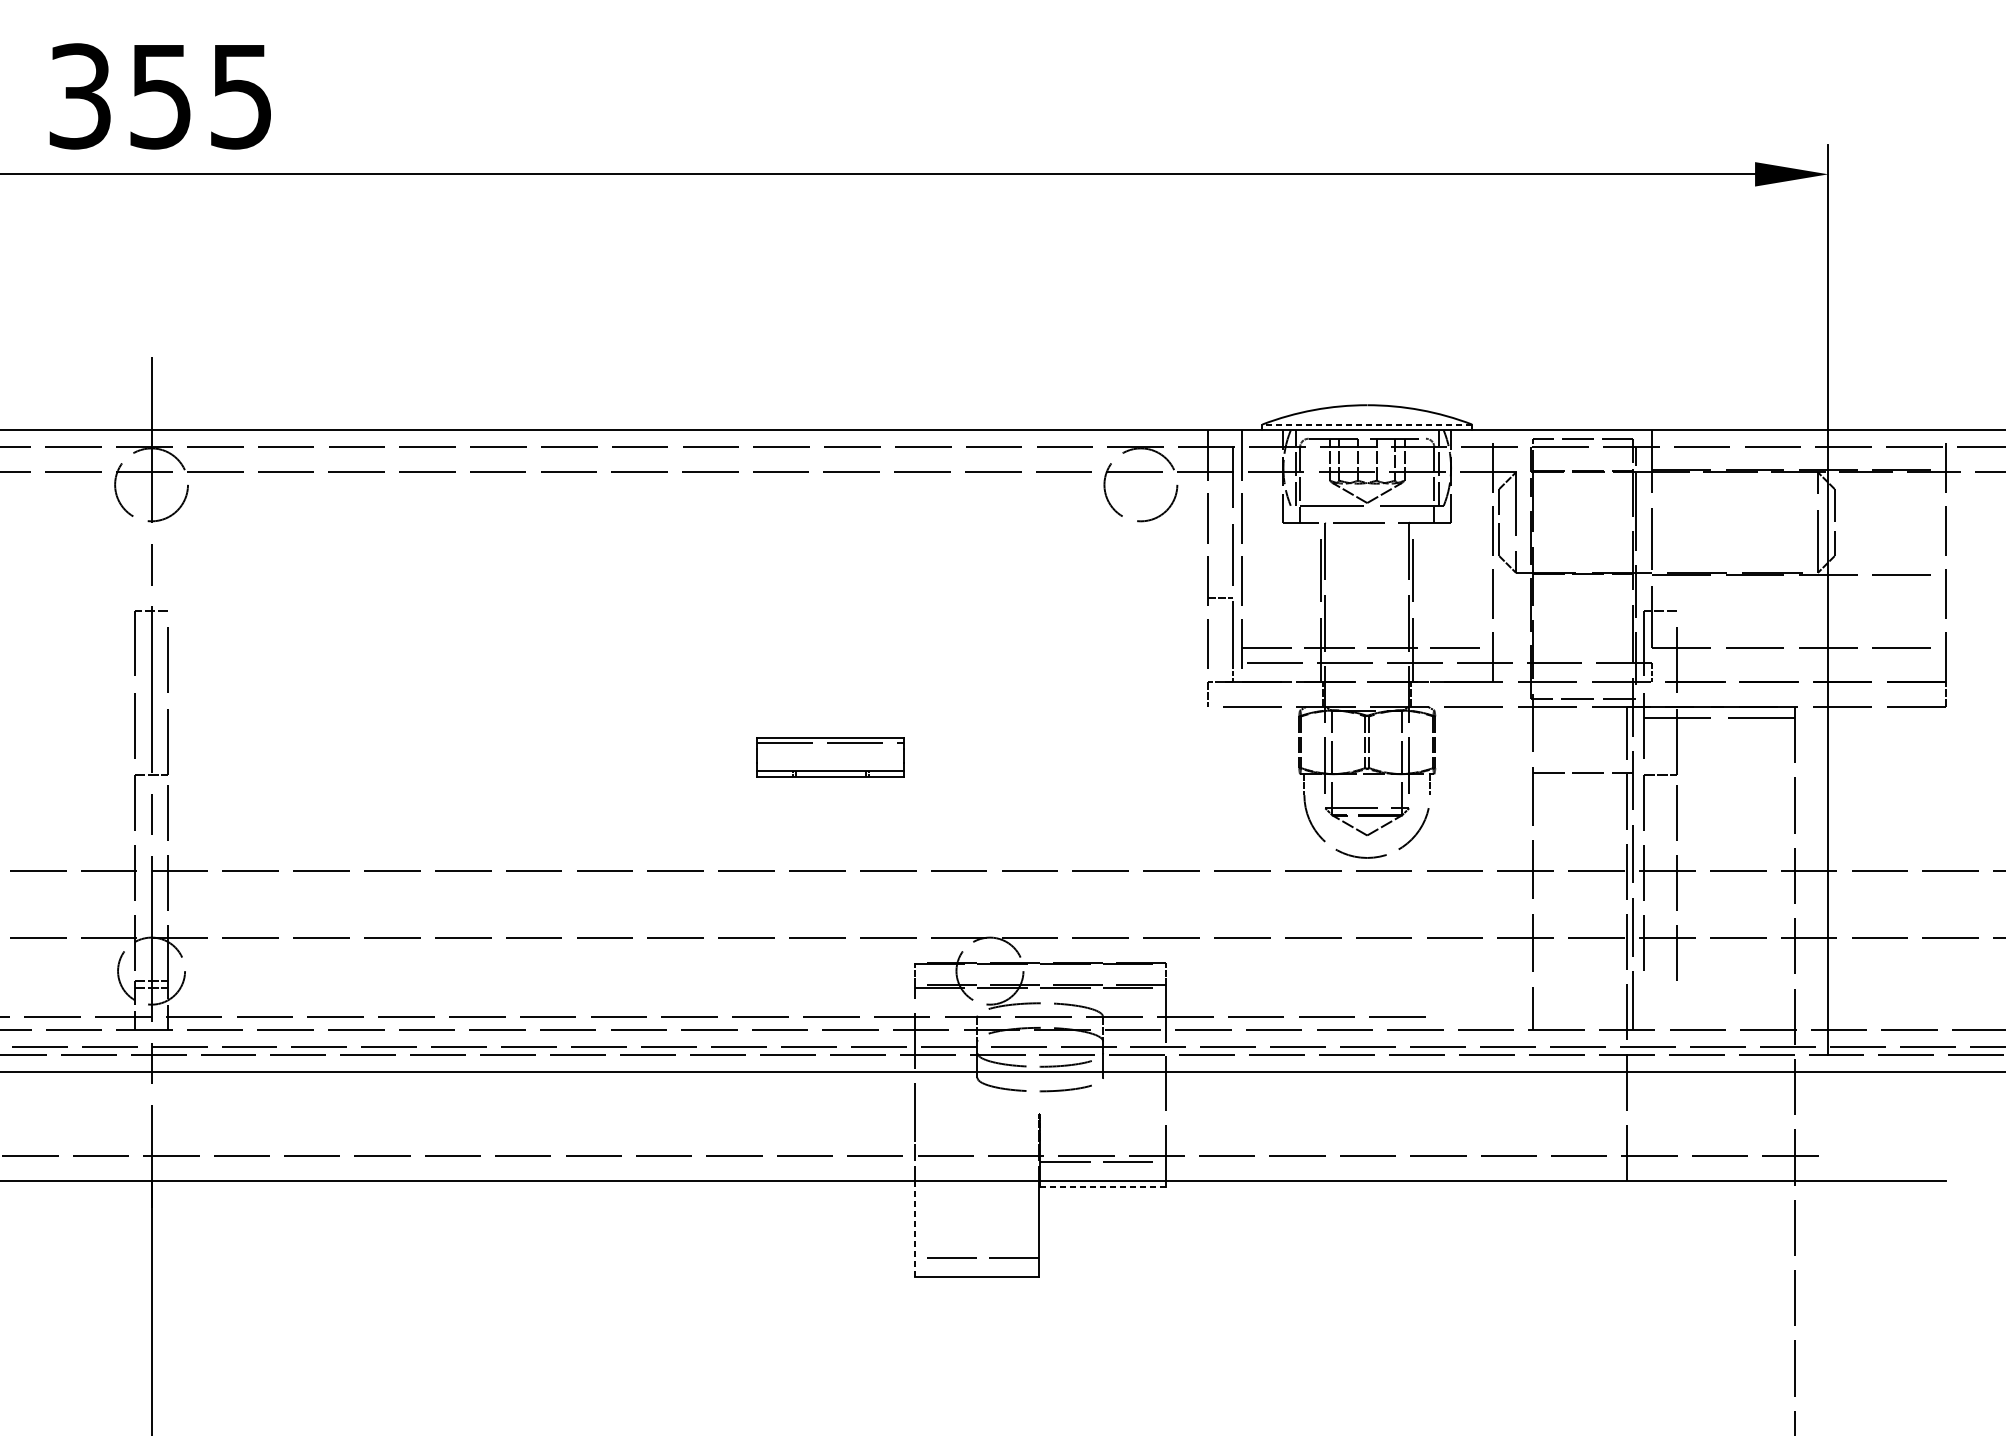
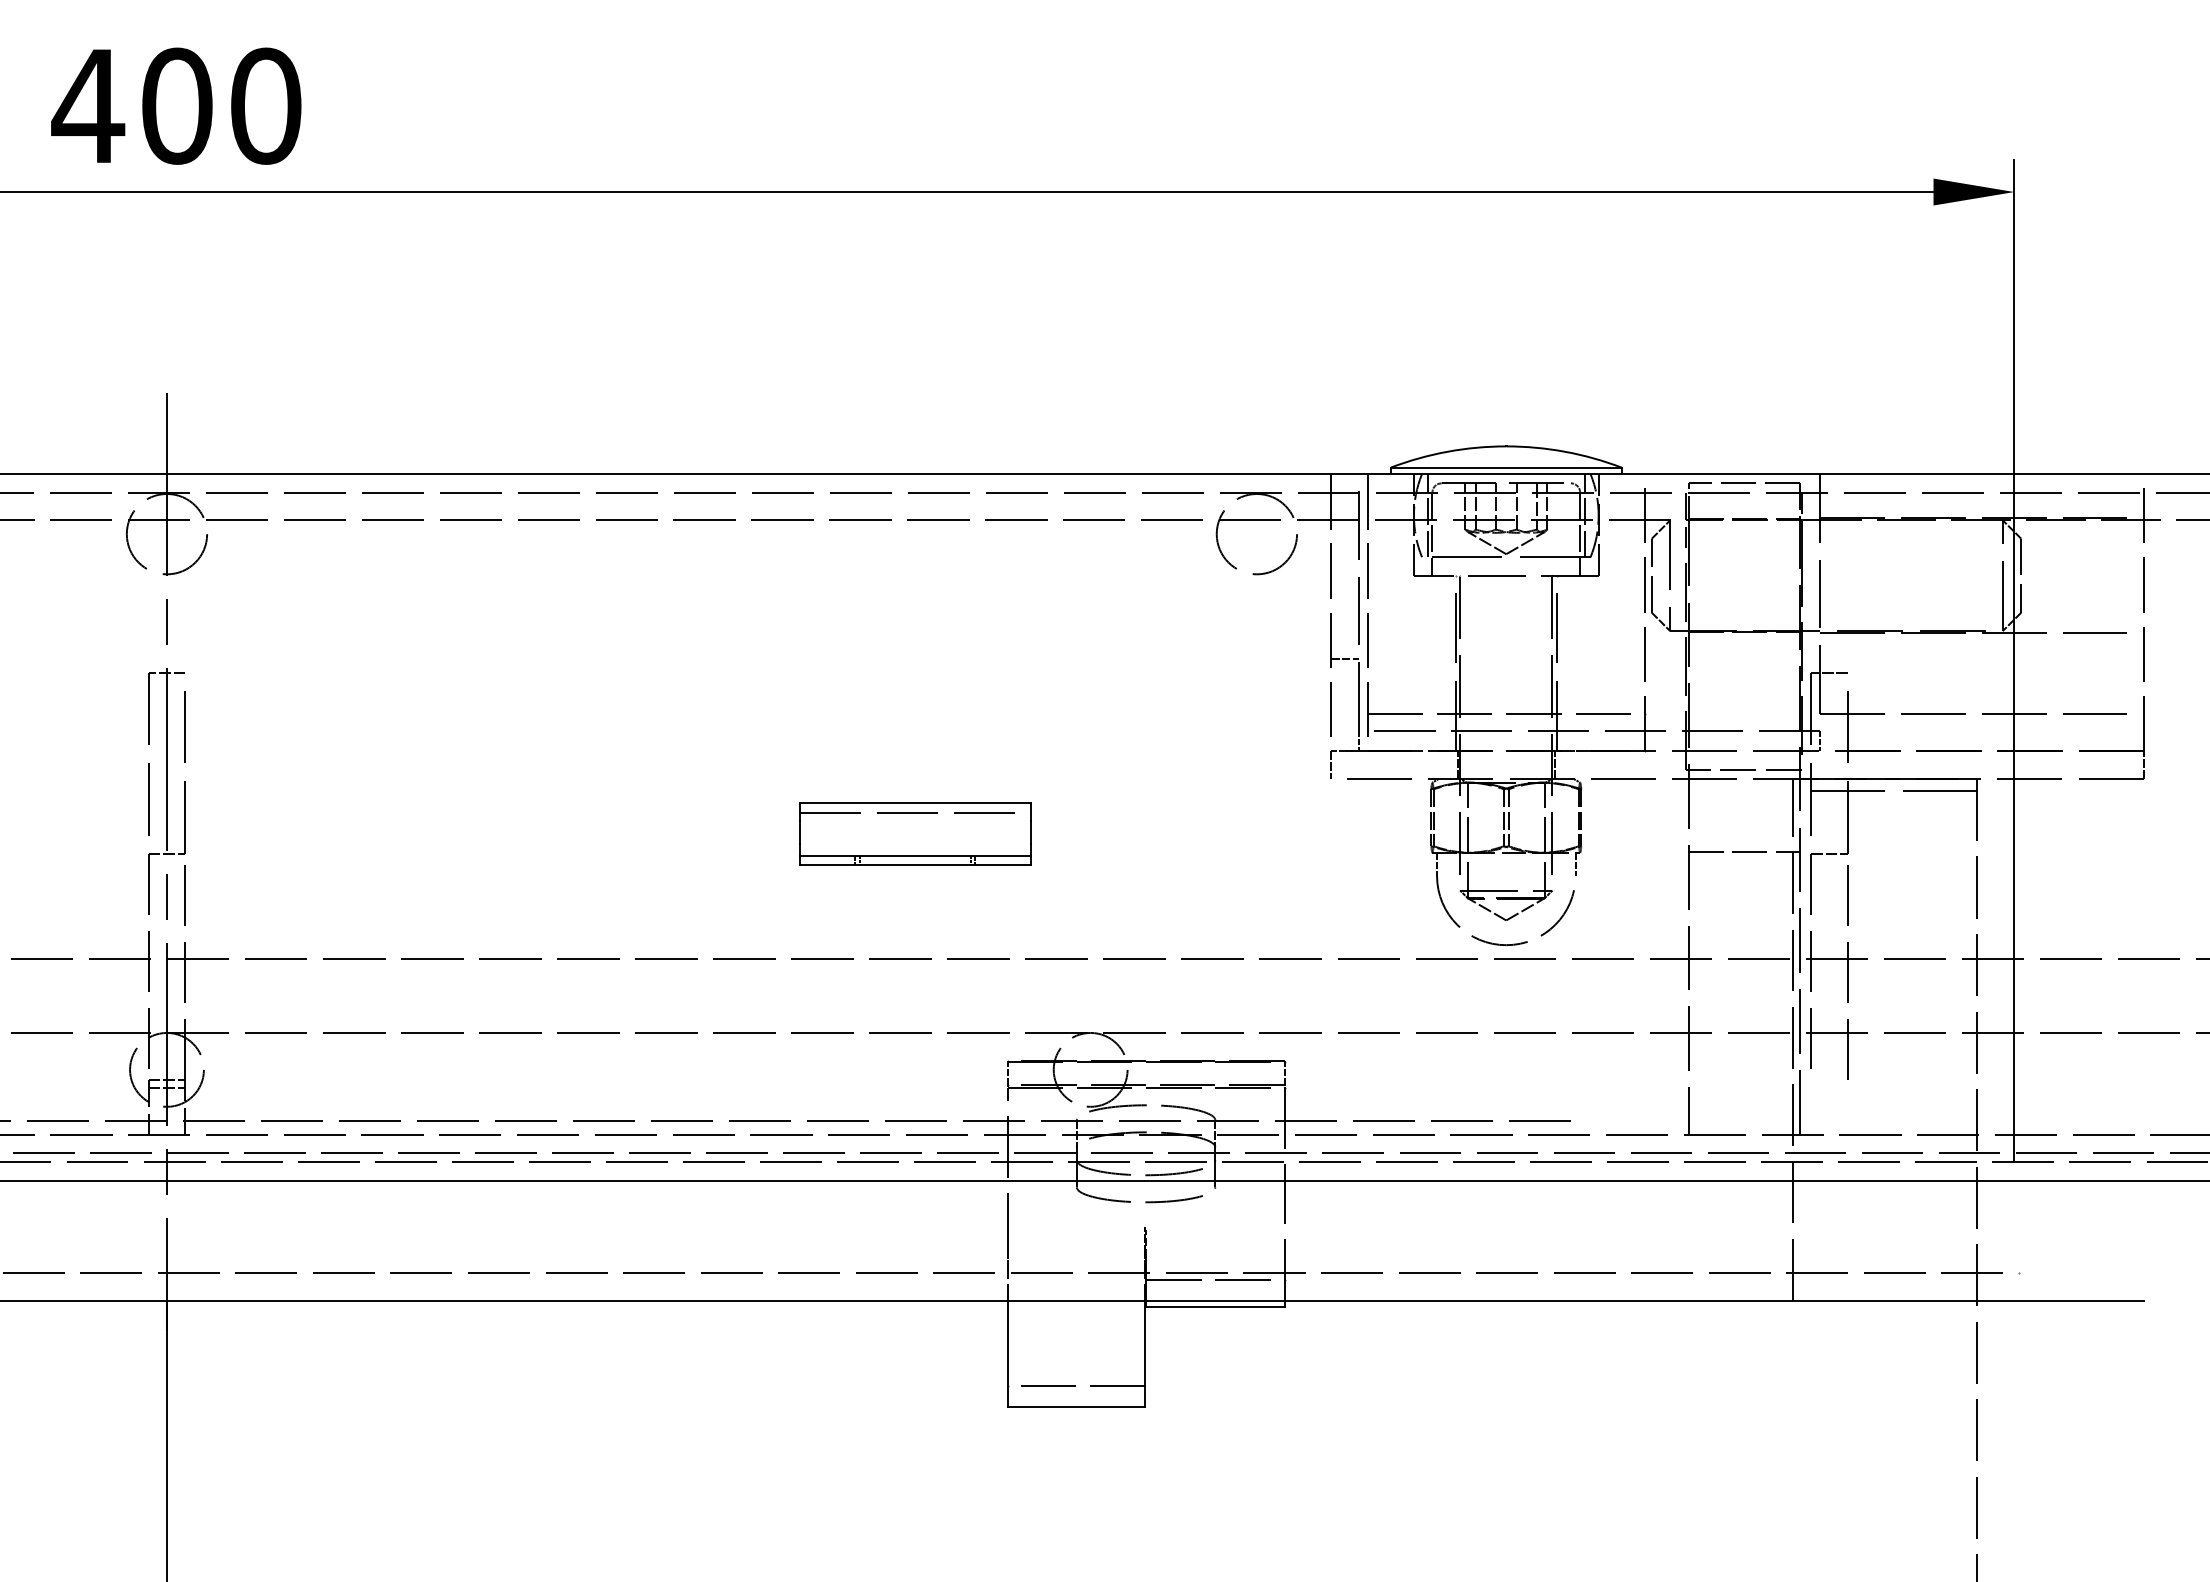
text: (160, 95) -> (176, 105), 355 -> 400
line: (1366, 424) -> (1505, 467), dashed -> solid
part: (830, 756) -> (915, 833), size x1.43
line: (1102, 1186) -> (1214, 1307), dashed -> solid
line: (914, 1228) -> (1007, 1353), dashed -> solid

